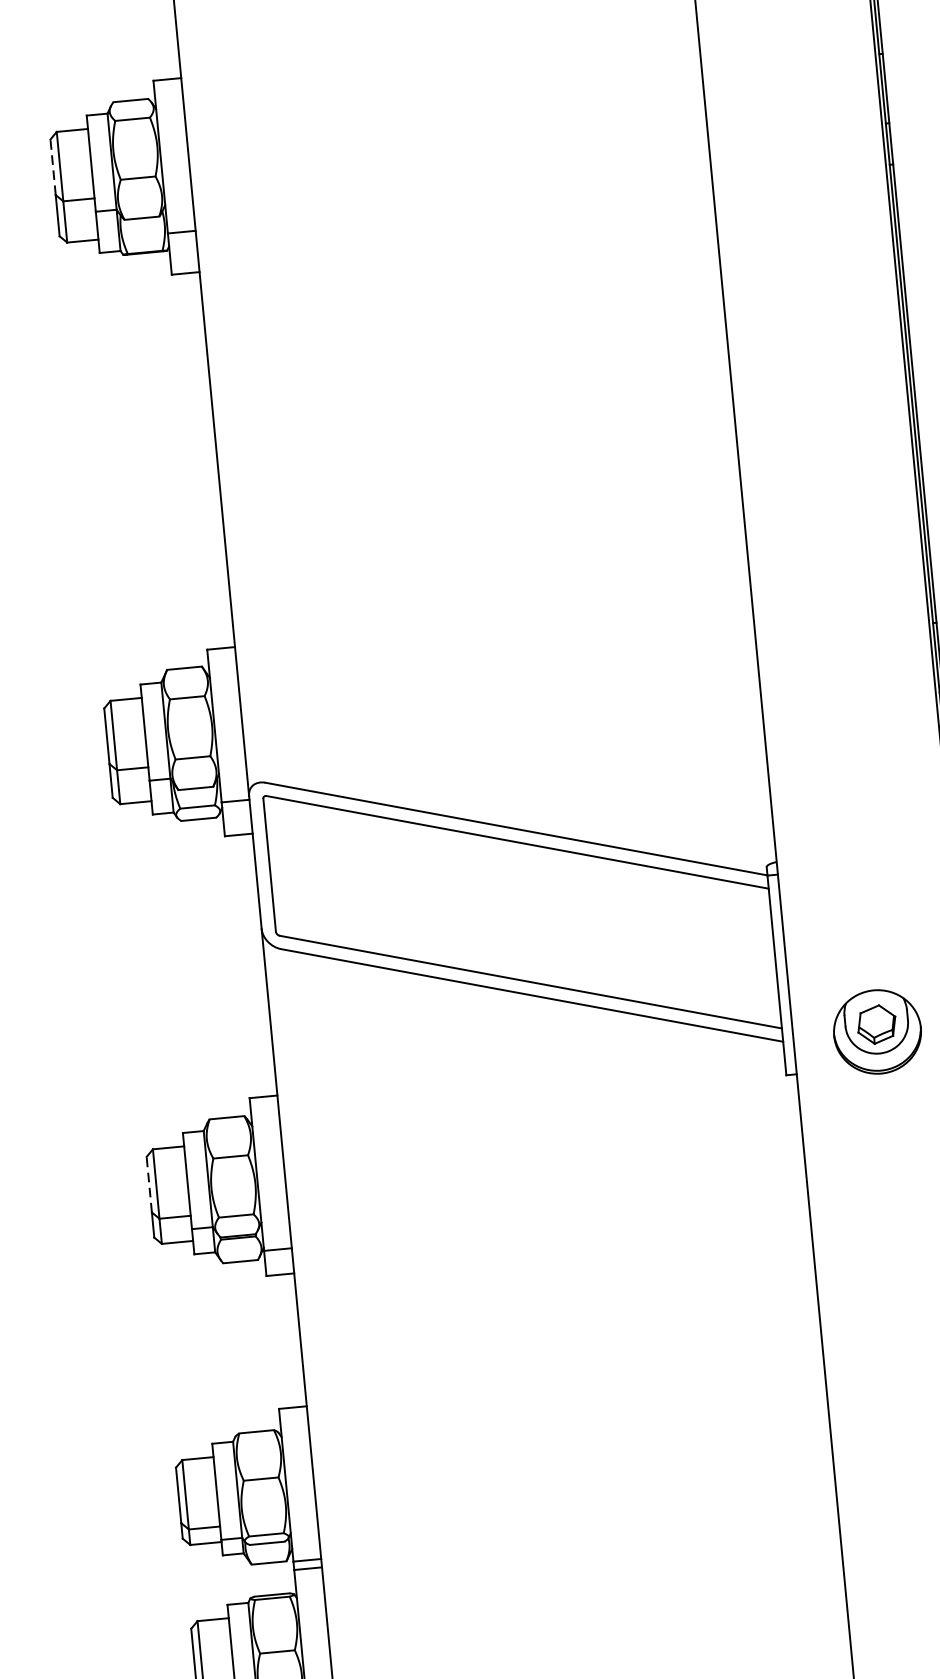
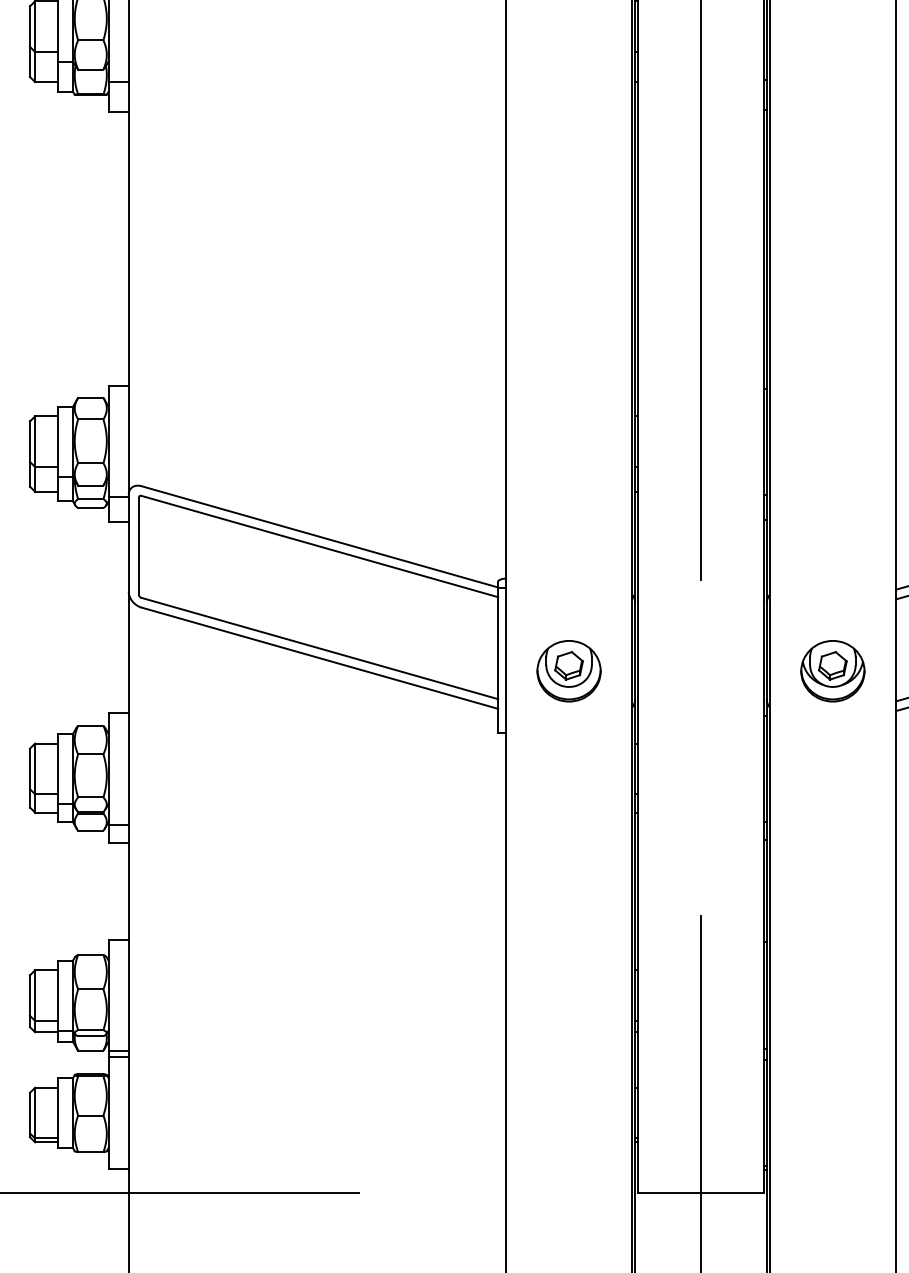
line: (53, 167) -> (30, 26), dashed -> solid
part: (876, 1032) -> (568, 671), moved
line: (149, 1184) -> (30, 768), dashed -> solid

